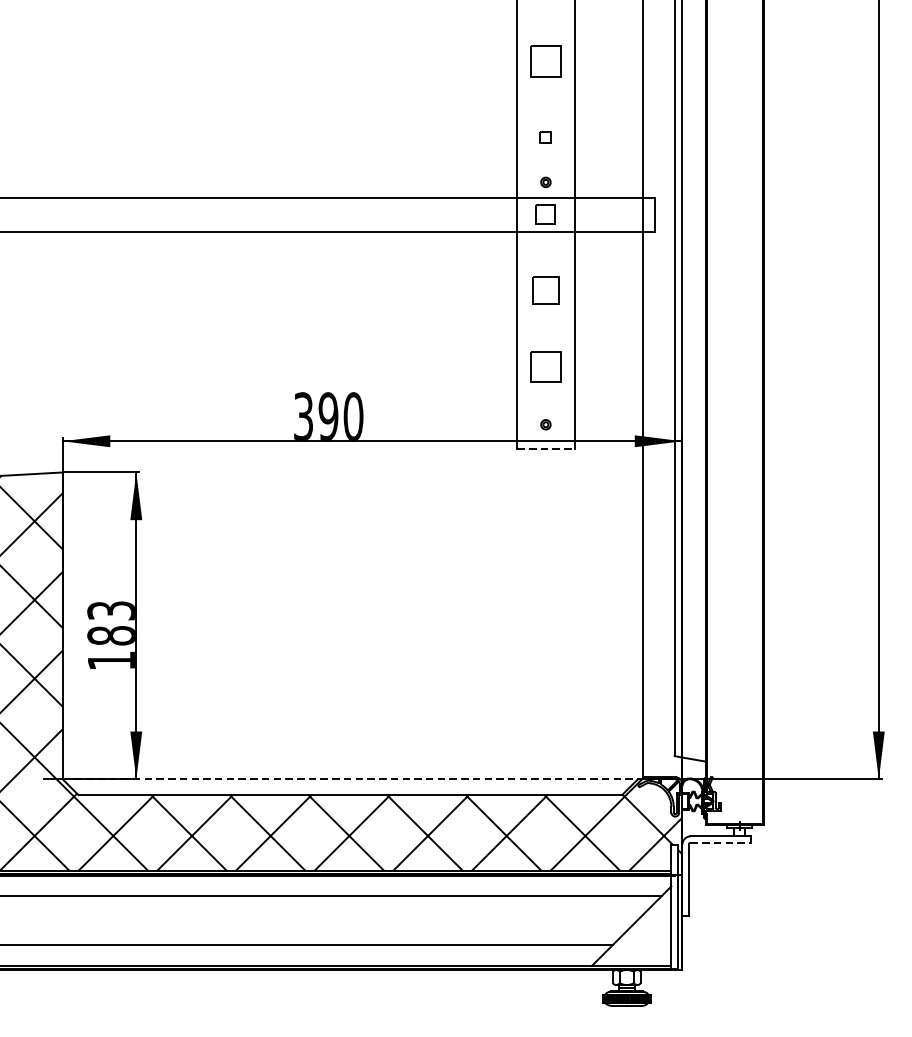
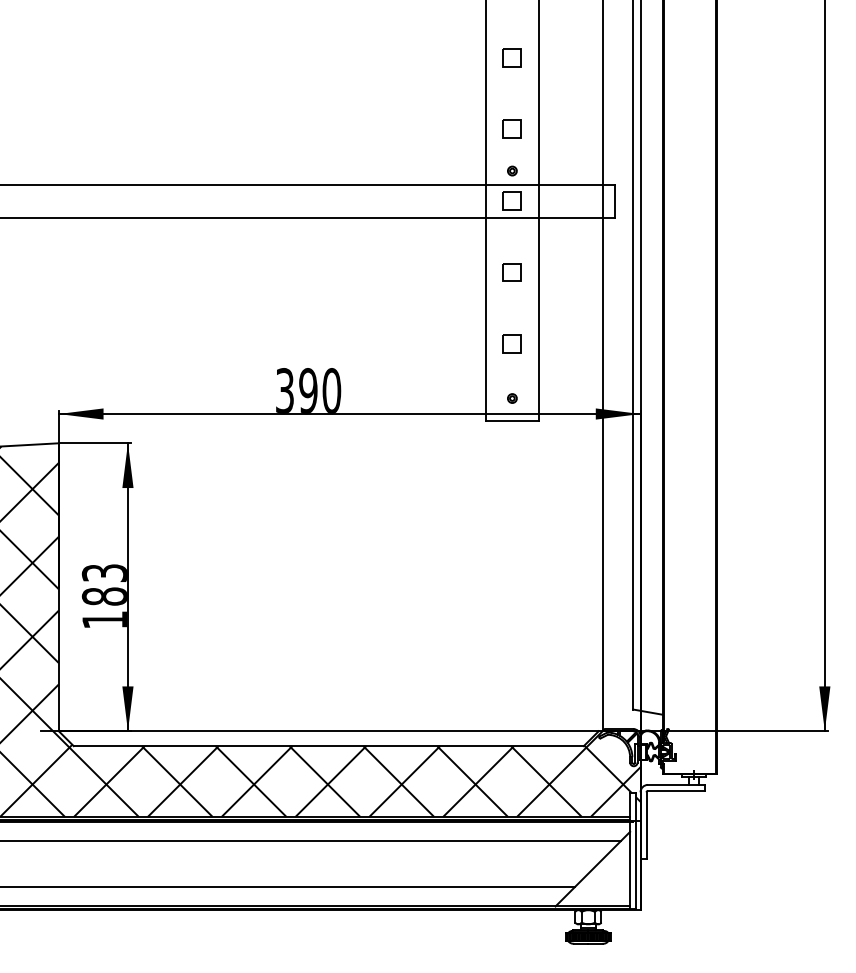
part: (544, 61) -> (511, 57), size x0.62
part: (544, 137) -> (511, 128), size x1.67
part: (544, 290) -> (511, 272), size x0.71
part: (544, 366) -> (511, 343), size x0.62
line: (546, 448) -> (512, 420), dashed -> solid
line: (349, 779) -> (328, 731), dashed -> solid
line: (720, 842) -> (676, 790), dashed -> solid

